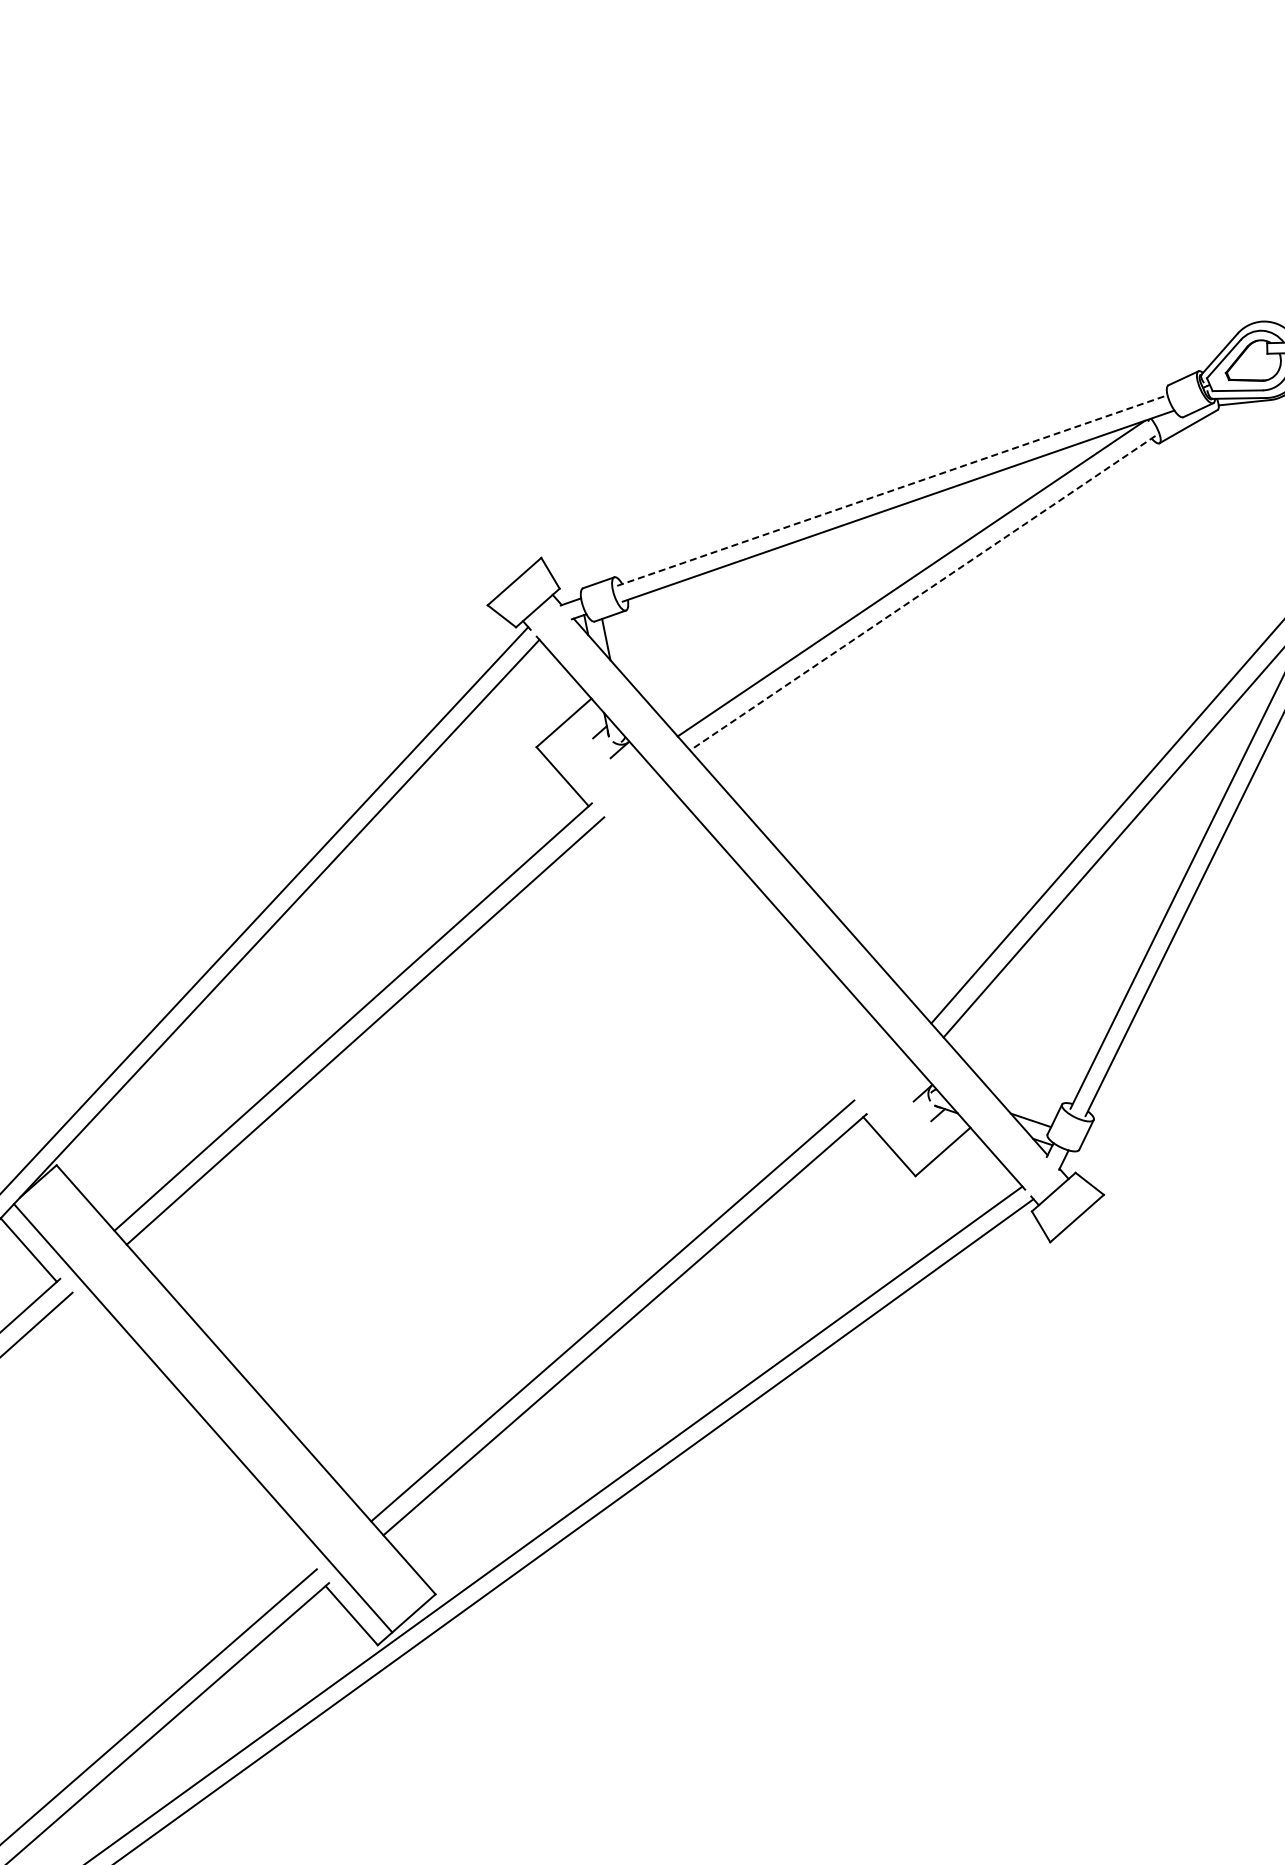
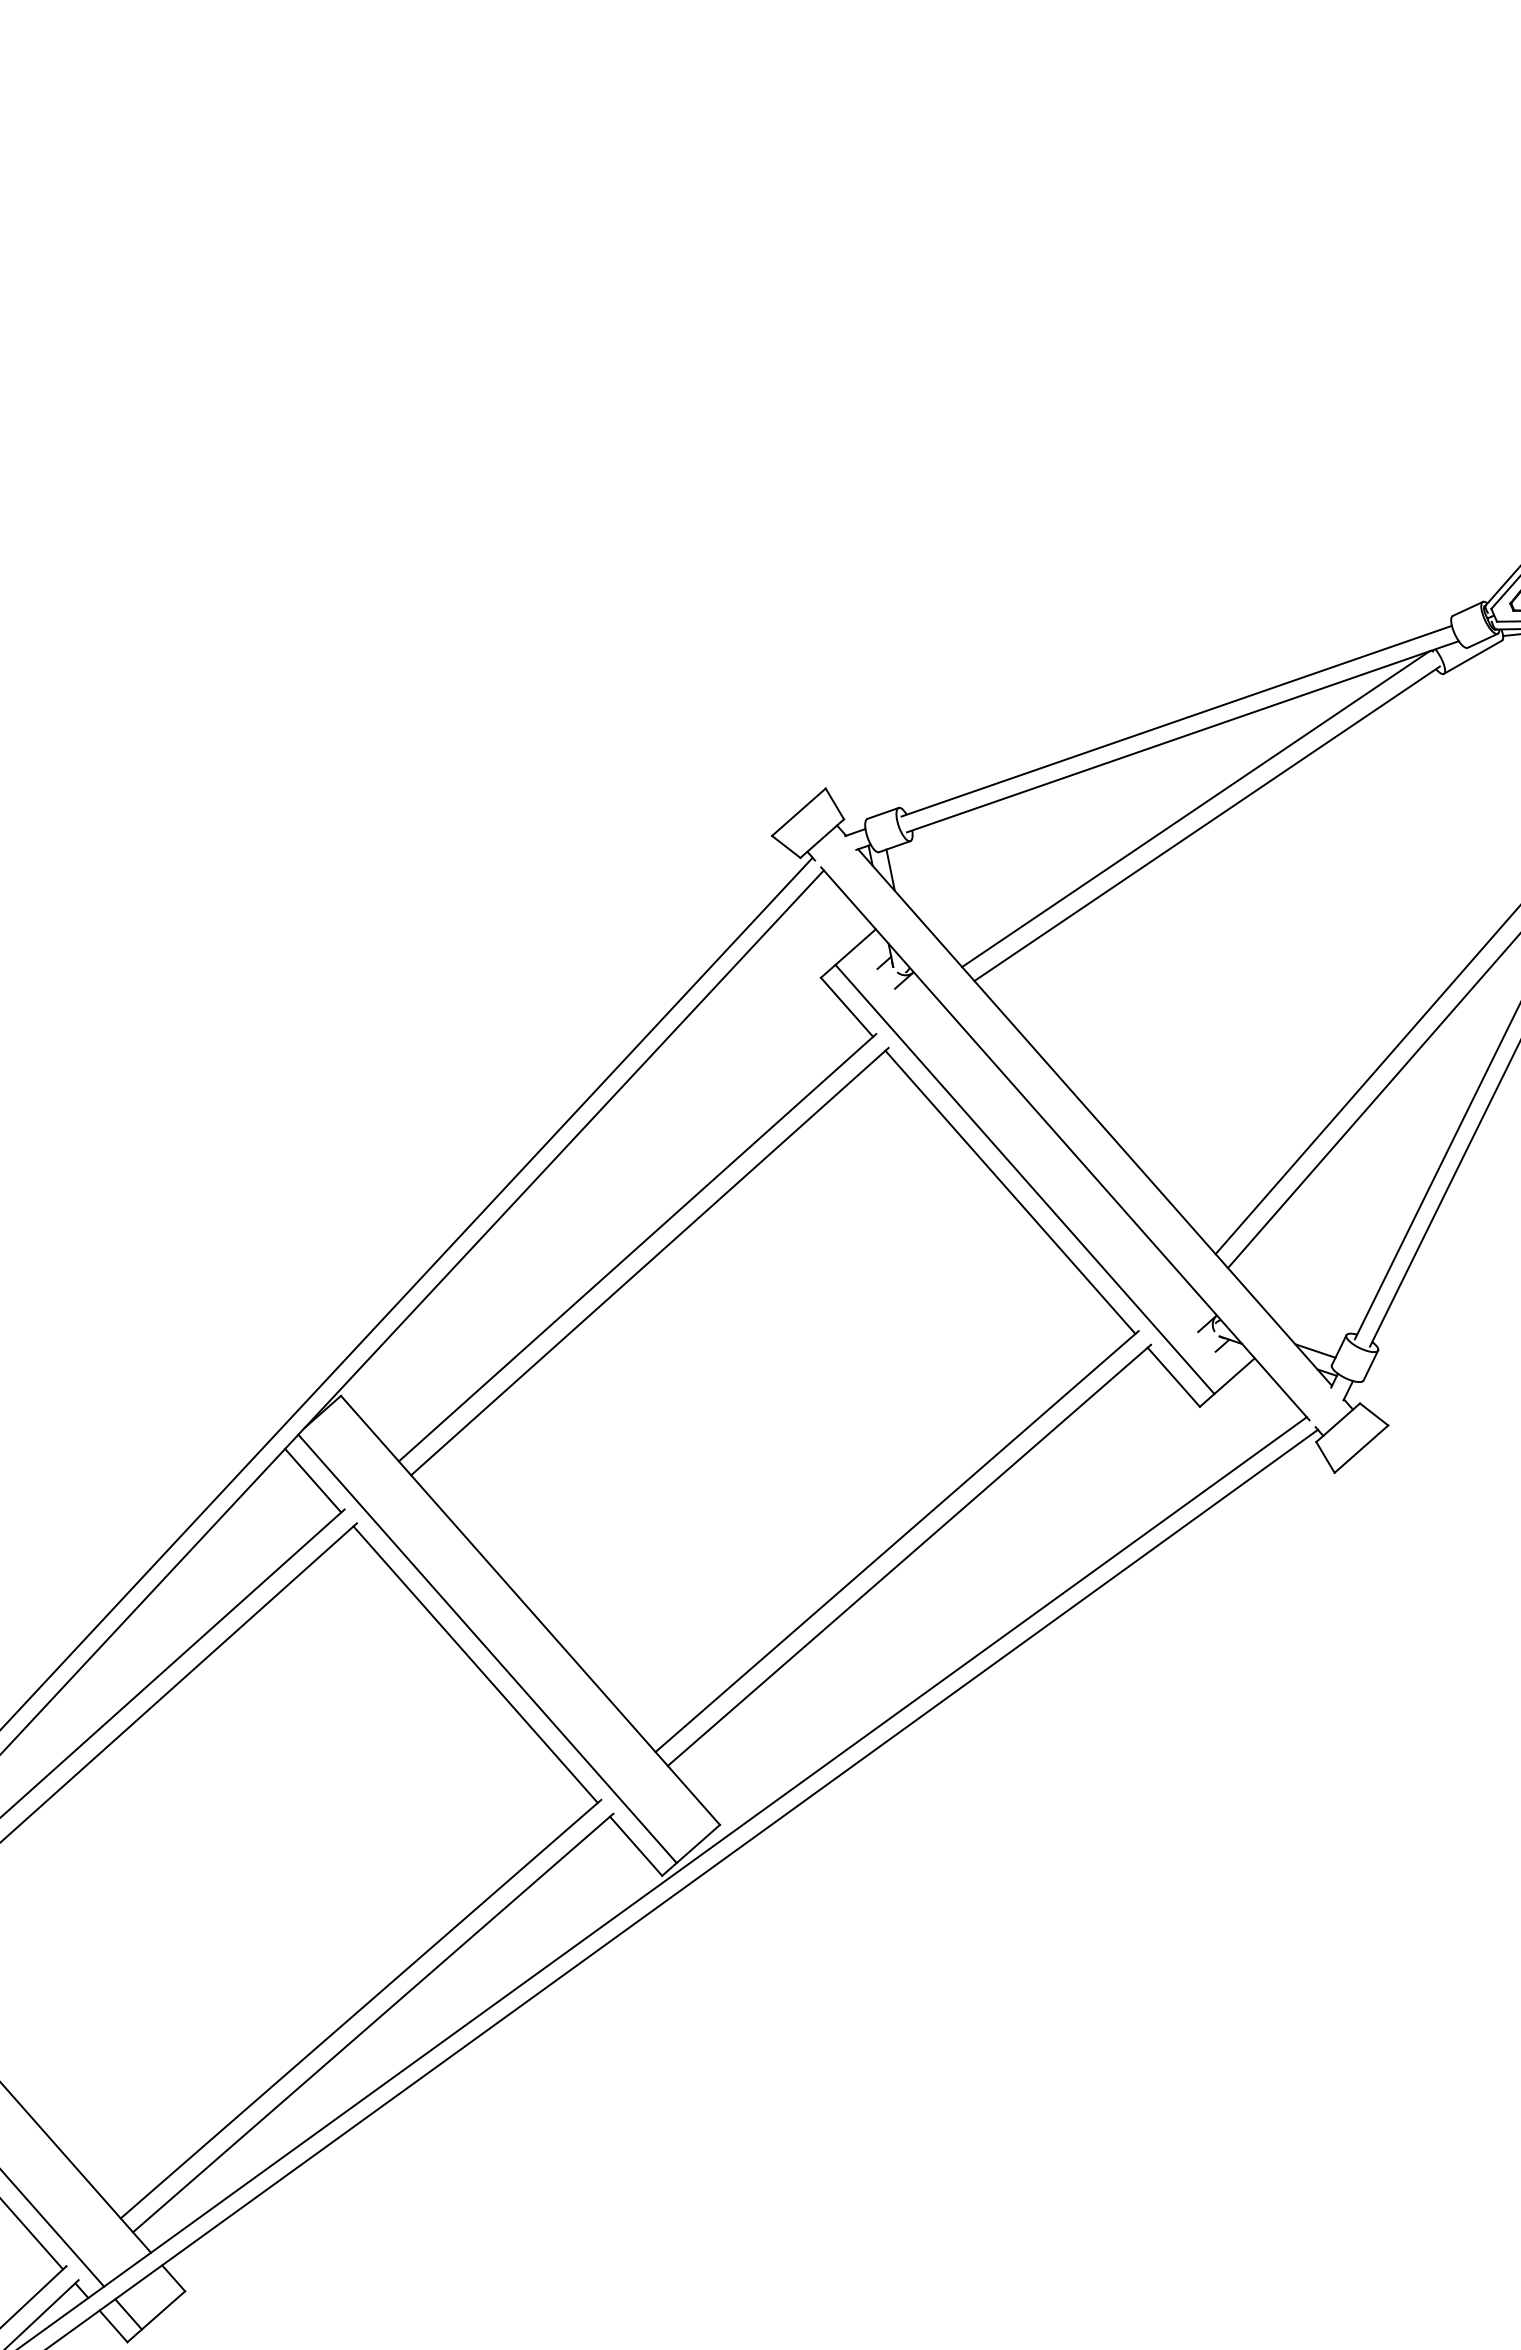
line: (893, 490) -> (1177, 721), dashed -> solid
line: (923, 592) -> (1207, 823), dashed -> solid
line: (740, 947) -> (1024, 1178), added
line: (726, 960) -> (1010, 1191), added
line: (191, 1433) -> (475, 1664), added

